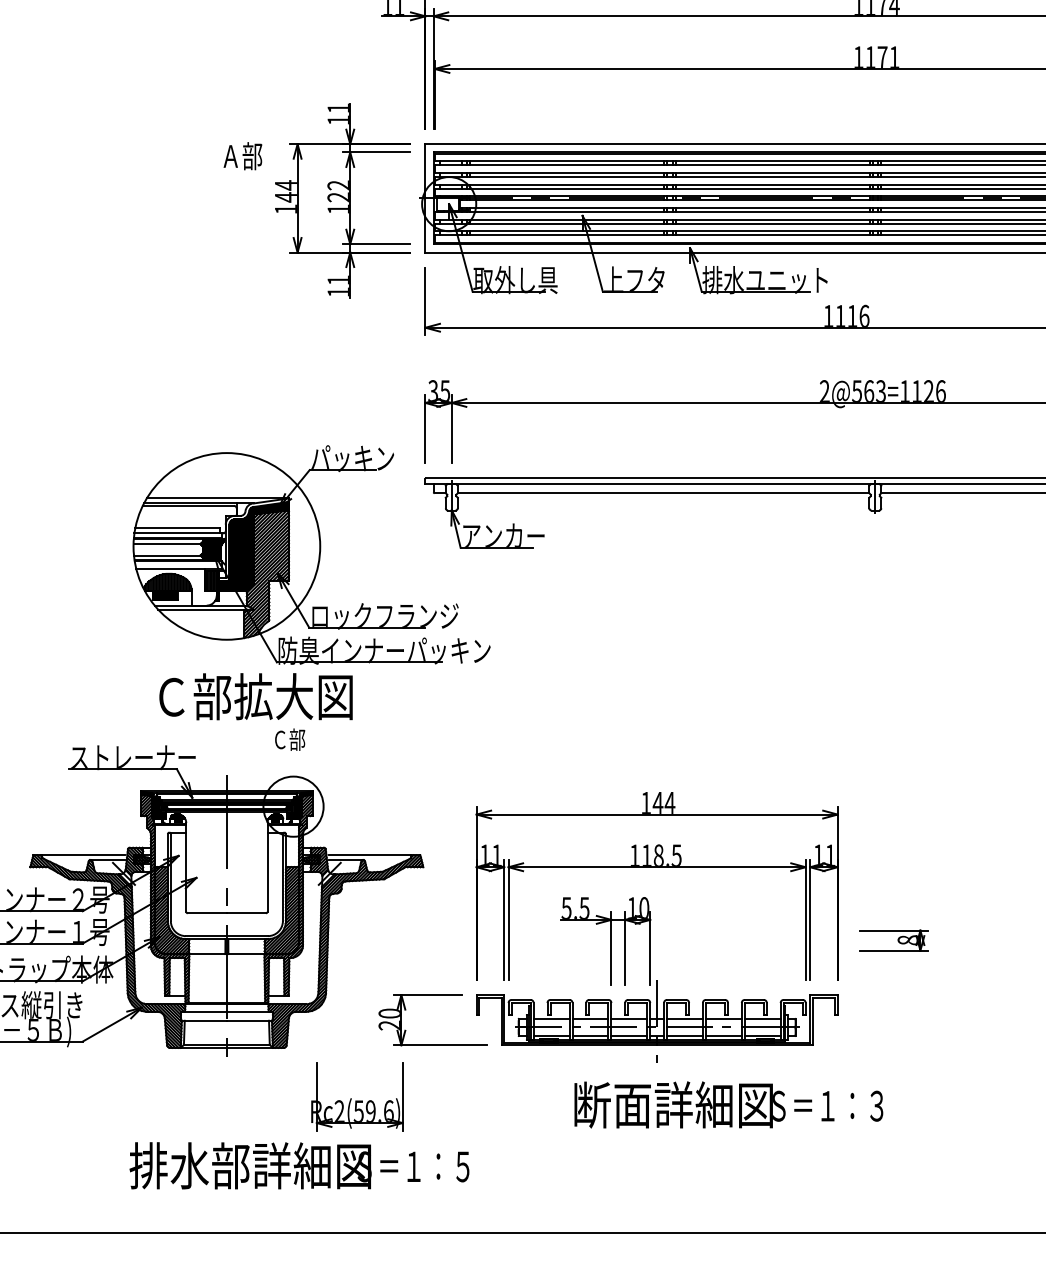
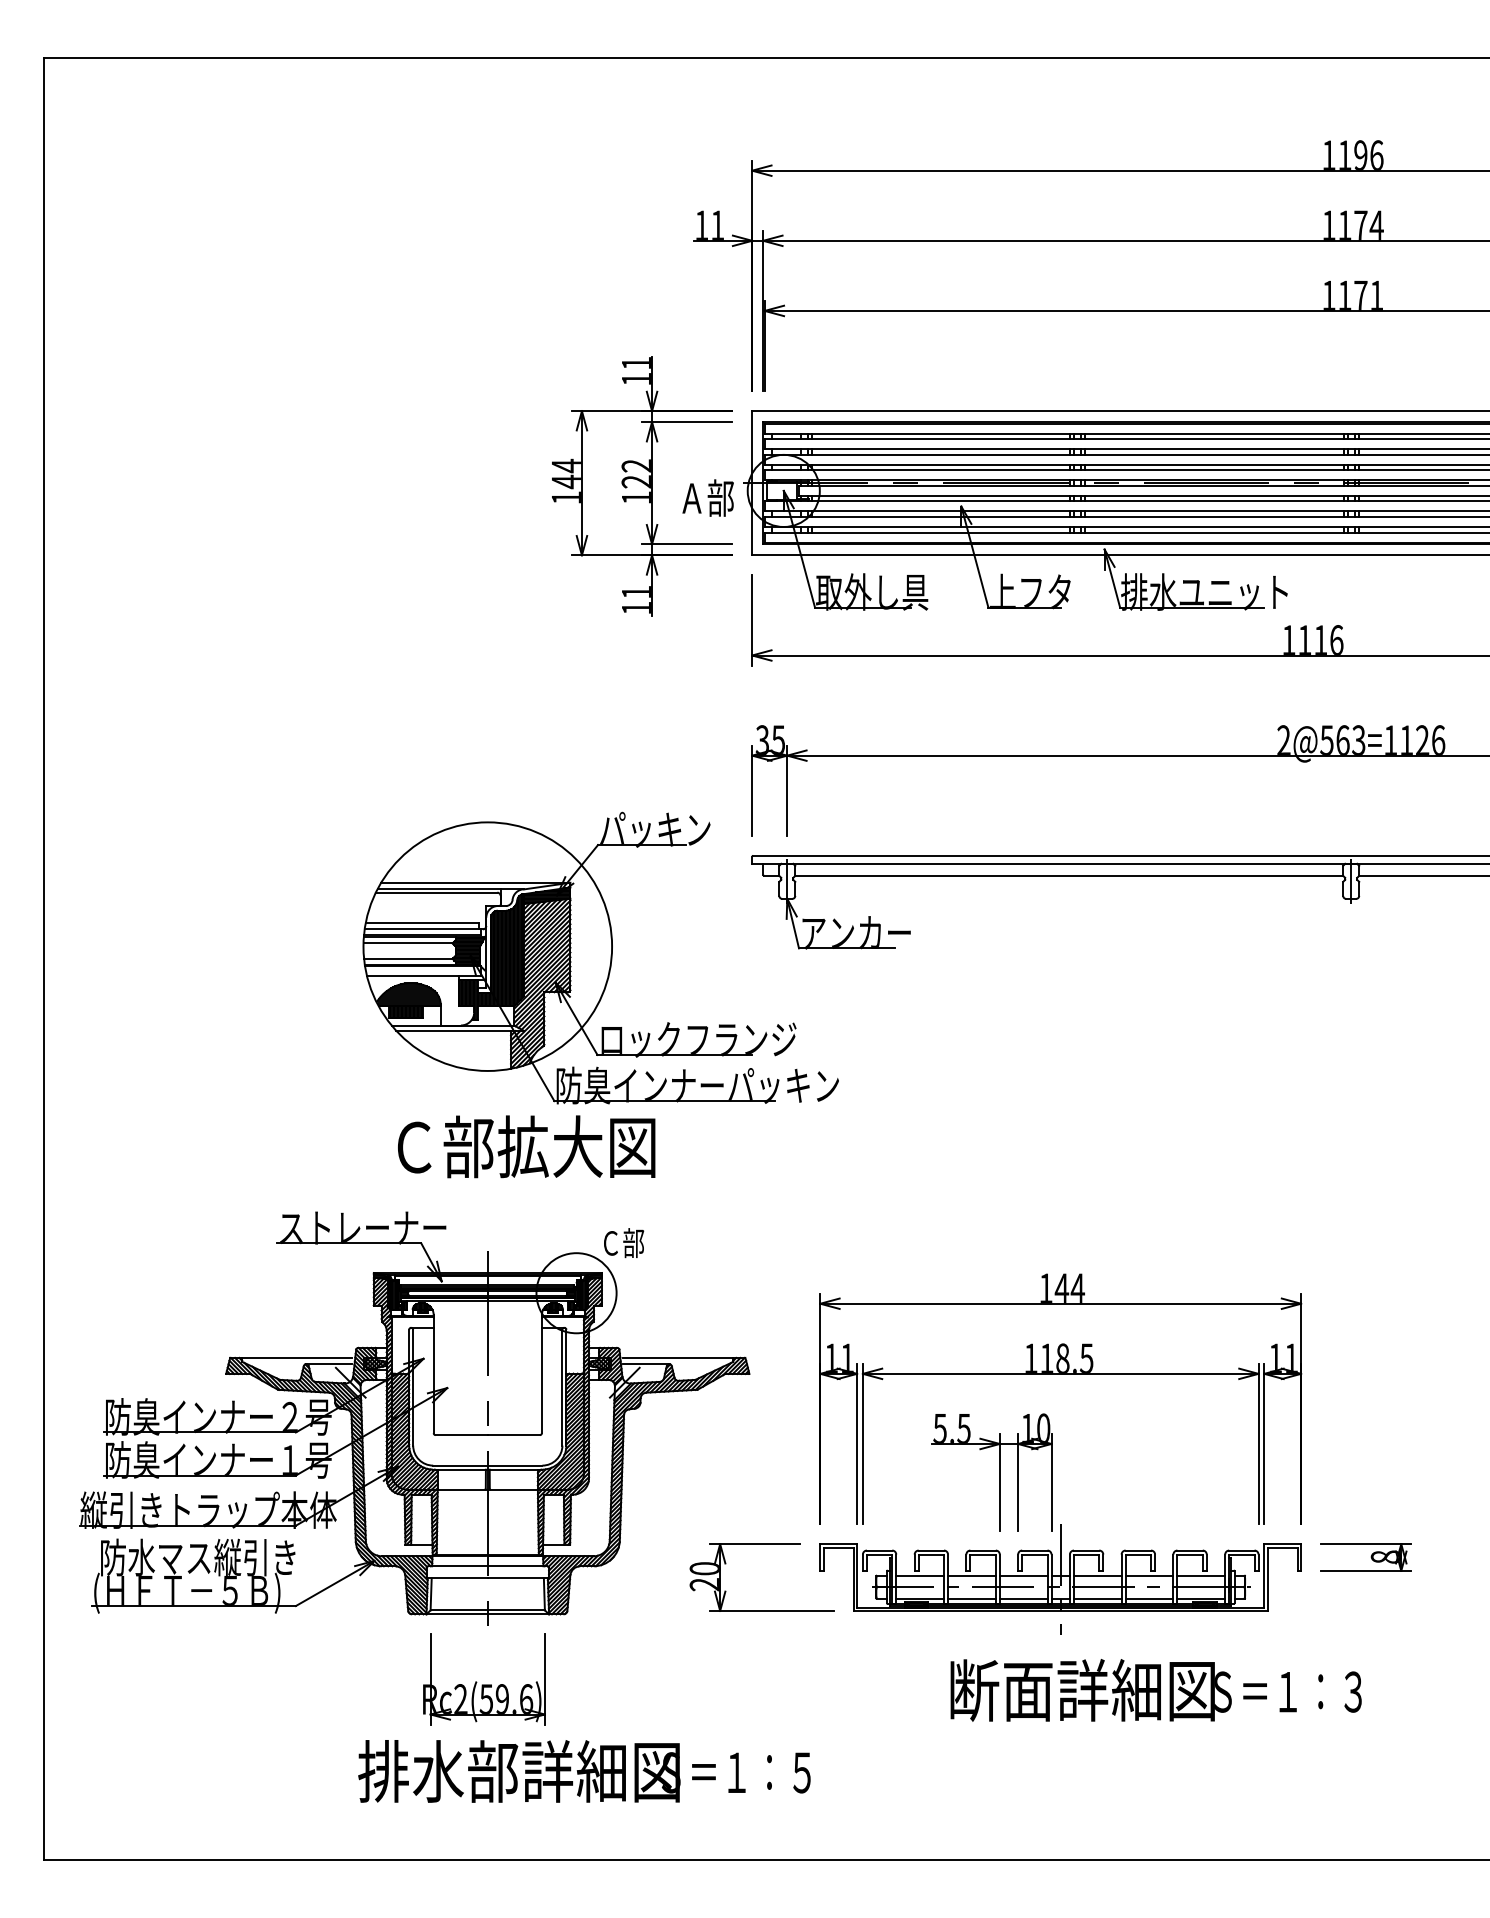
text: (242, 155) -> (707, 497), moved
text: (290, 740) -> (624, 1243), moved
part: (893, 940) -> (1365, 1557), moved
part: (357, 1096) -> (484, 1679), moved

